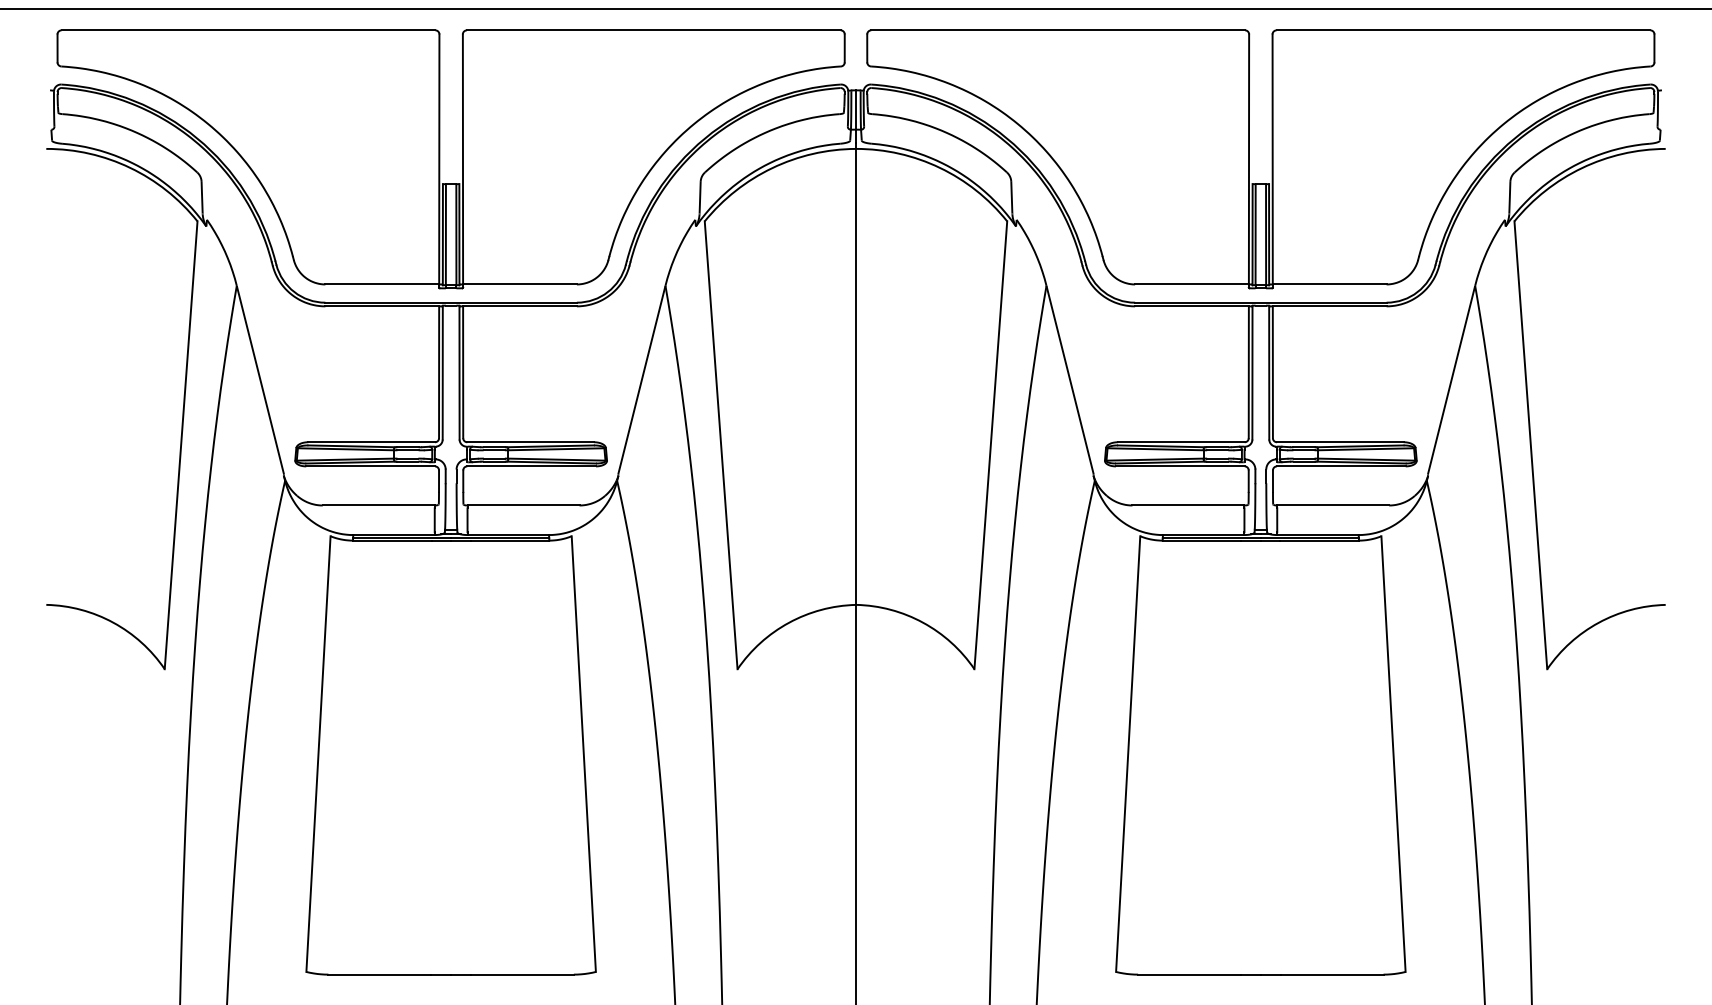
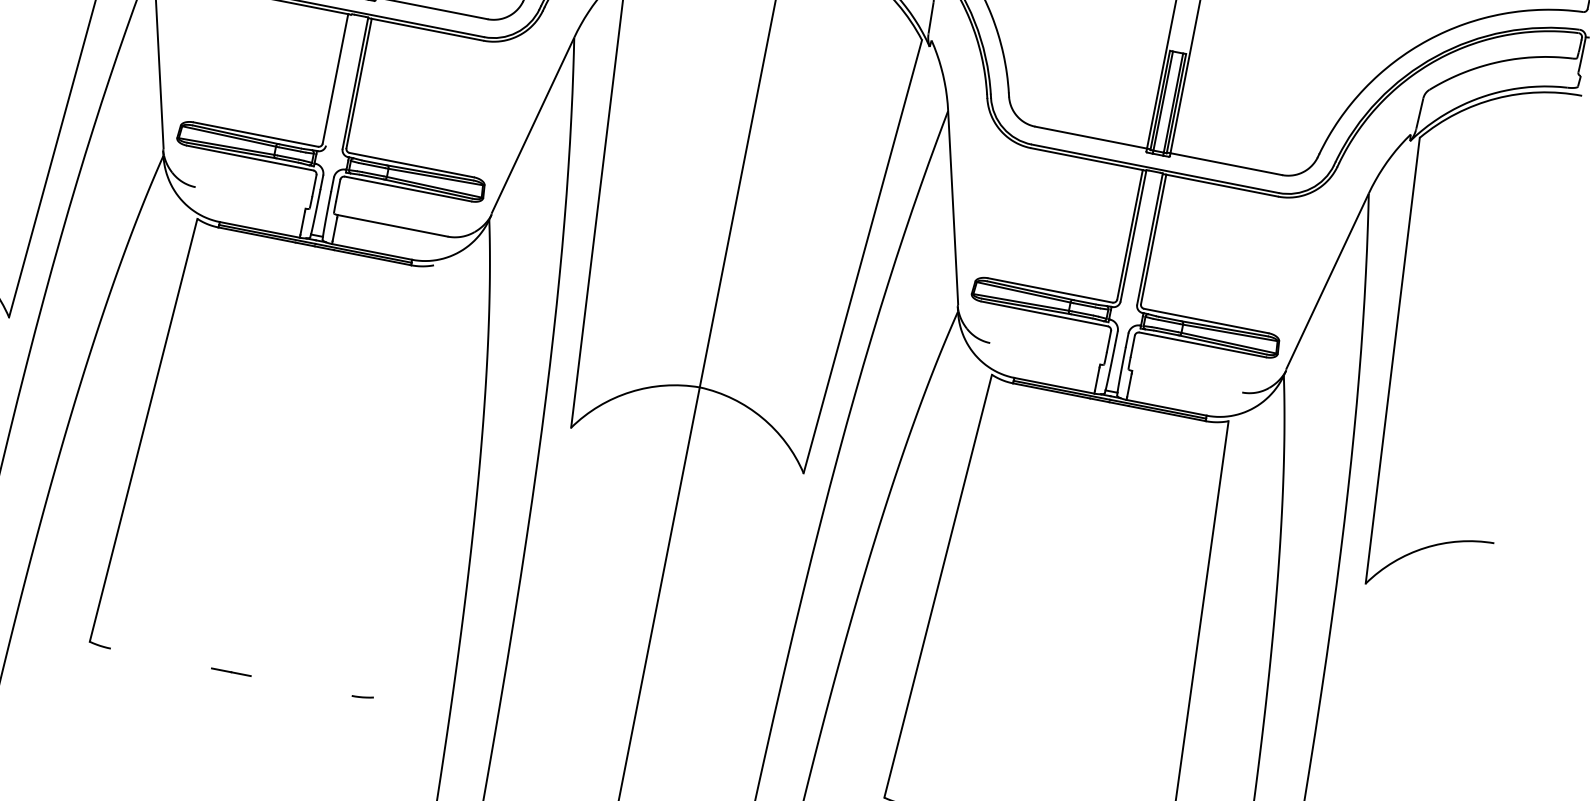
line: (442, 372) -> (338, 79), removed
line: (378, 505) -> (250, 197), removed
line: (1188, 505) -> (1045, 353), removed
line: (1333, 505) -> (1187, 381), removed
line: (583, 753) -> (403, 480), removed
line: (379, 974) -> (161, 658), removed
line: (521, 974) -> (300, 685), removed

